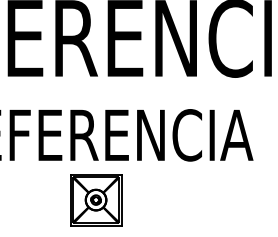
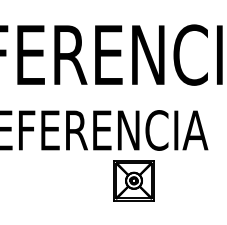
part: (95, 199) -> (133, 180), moved

